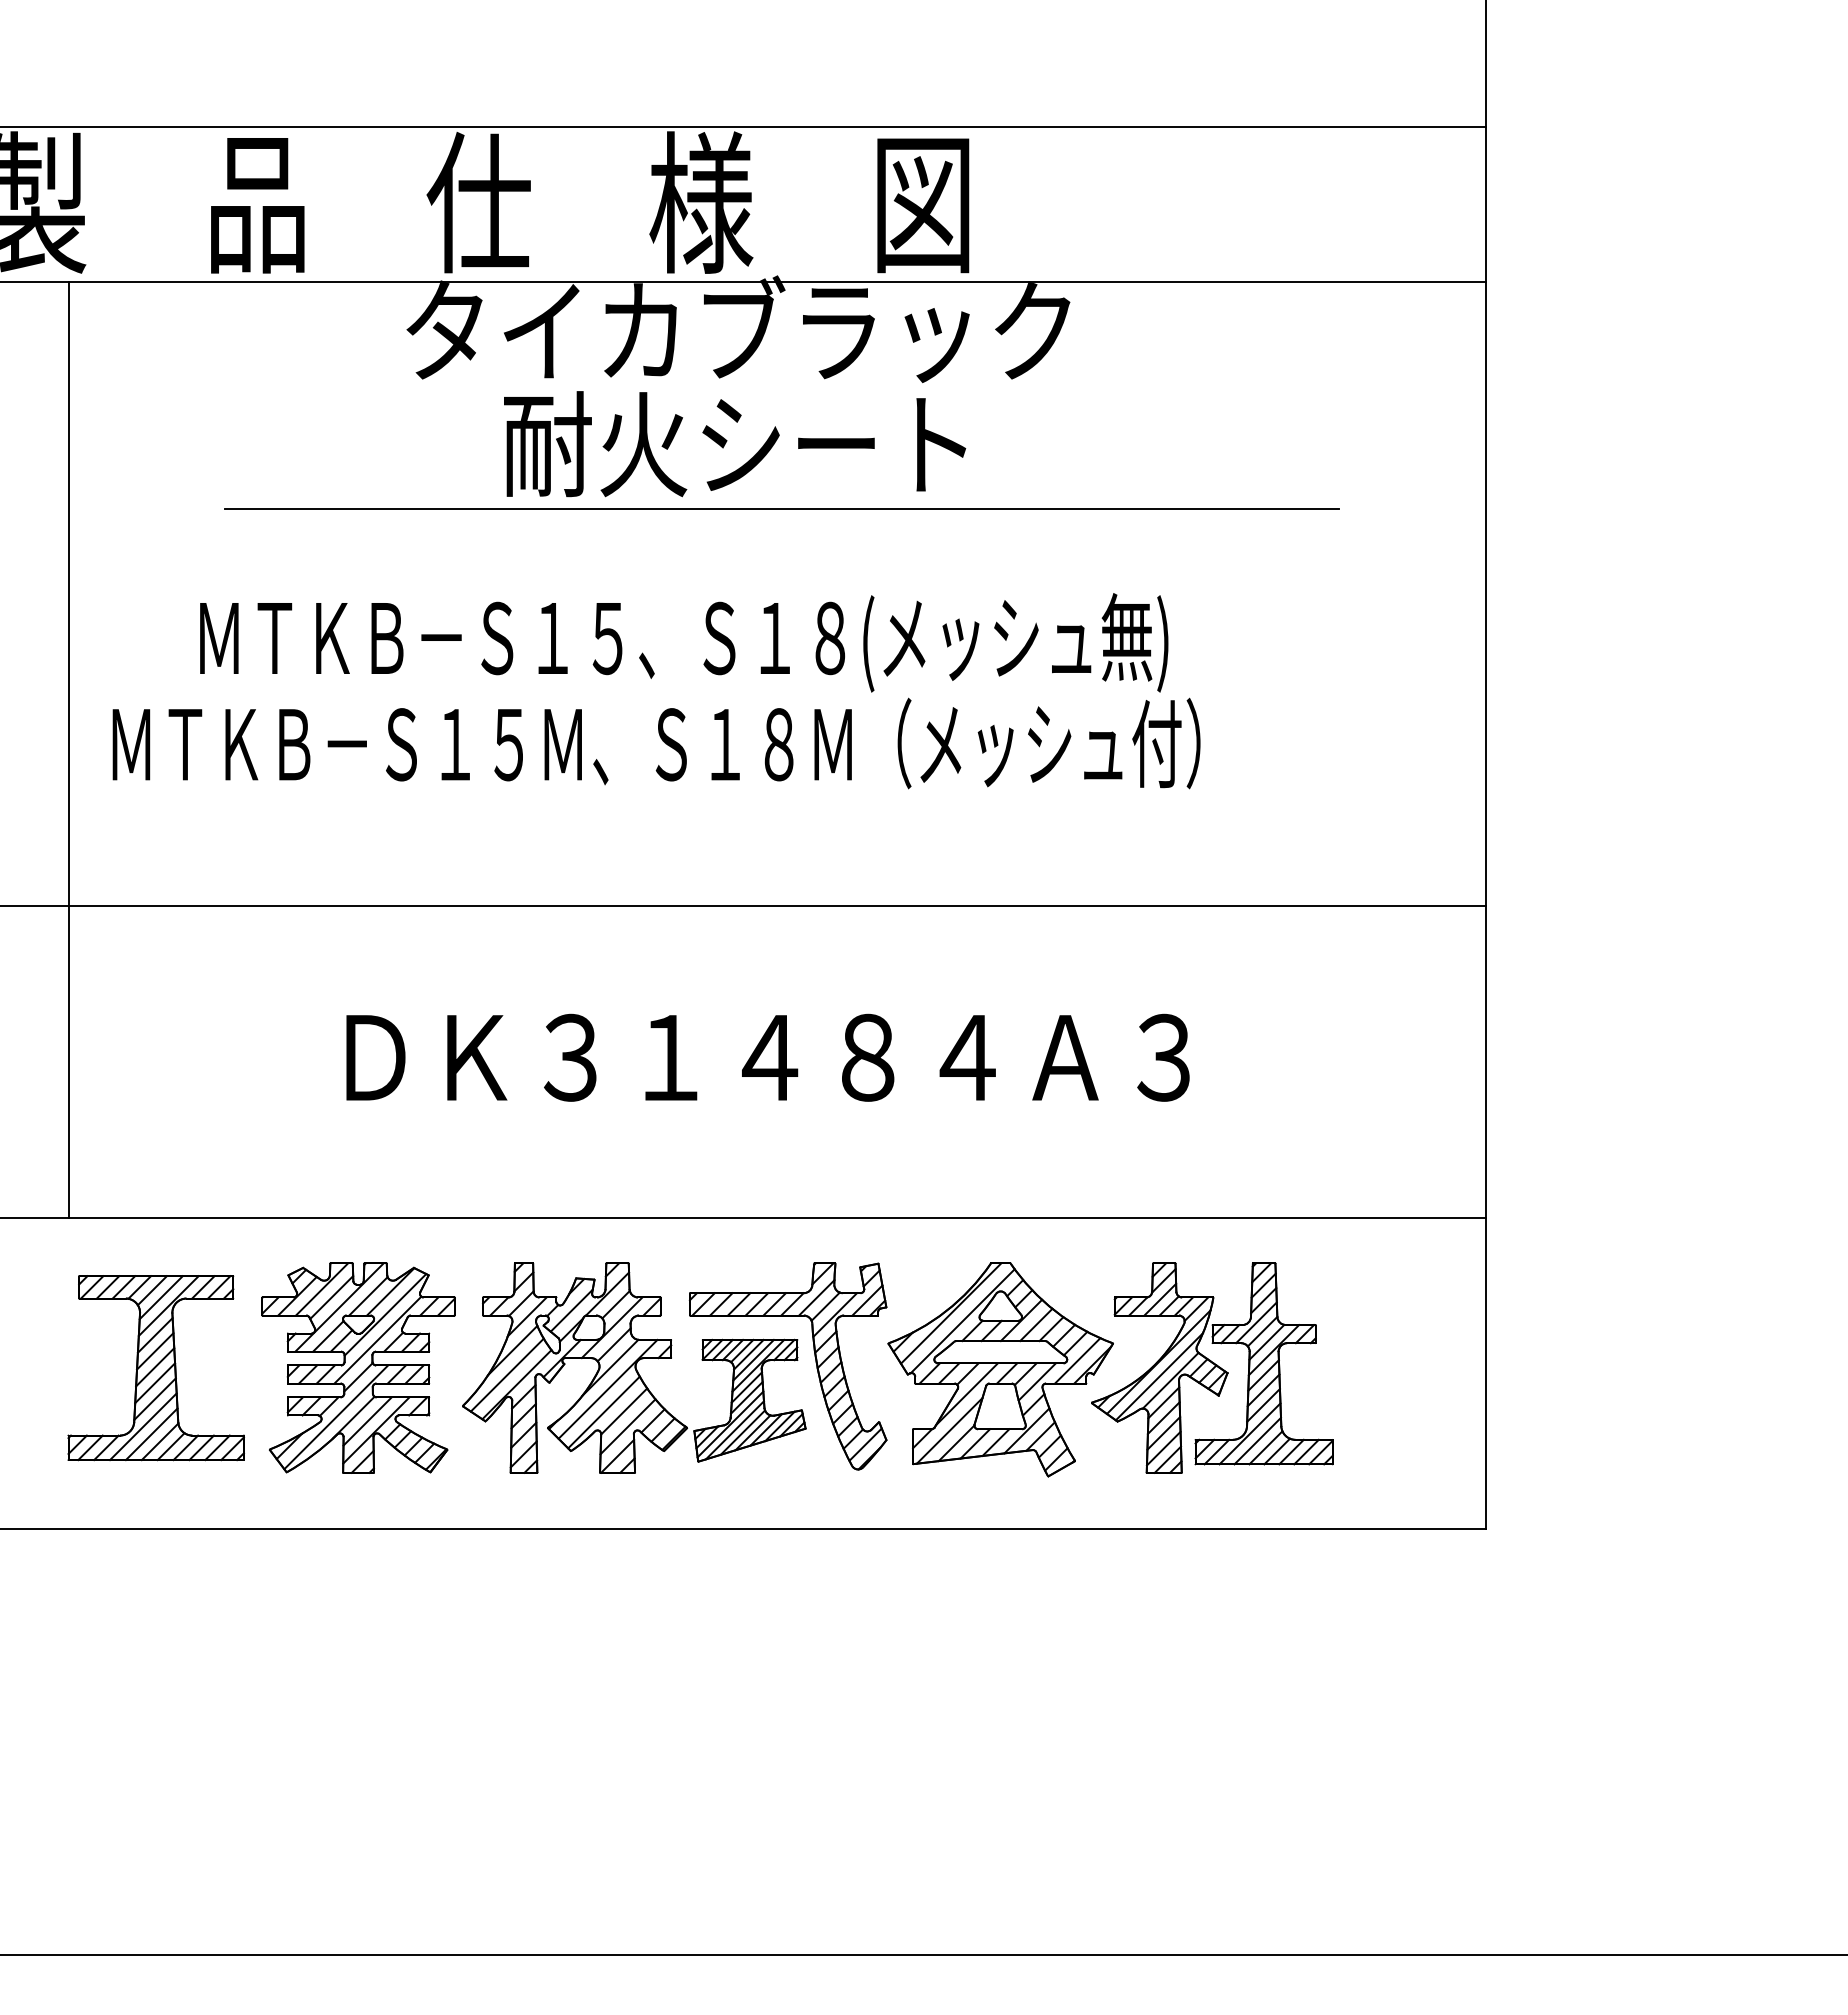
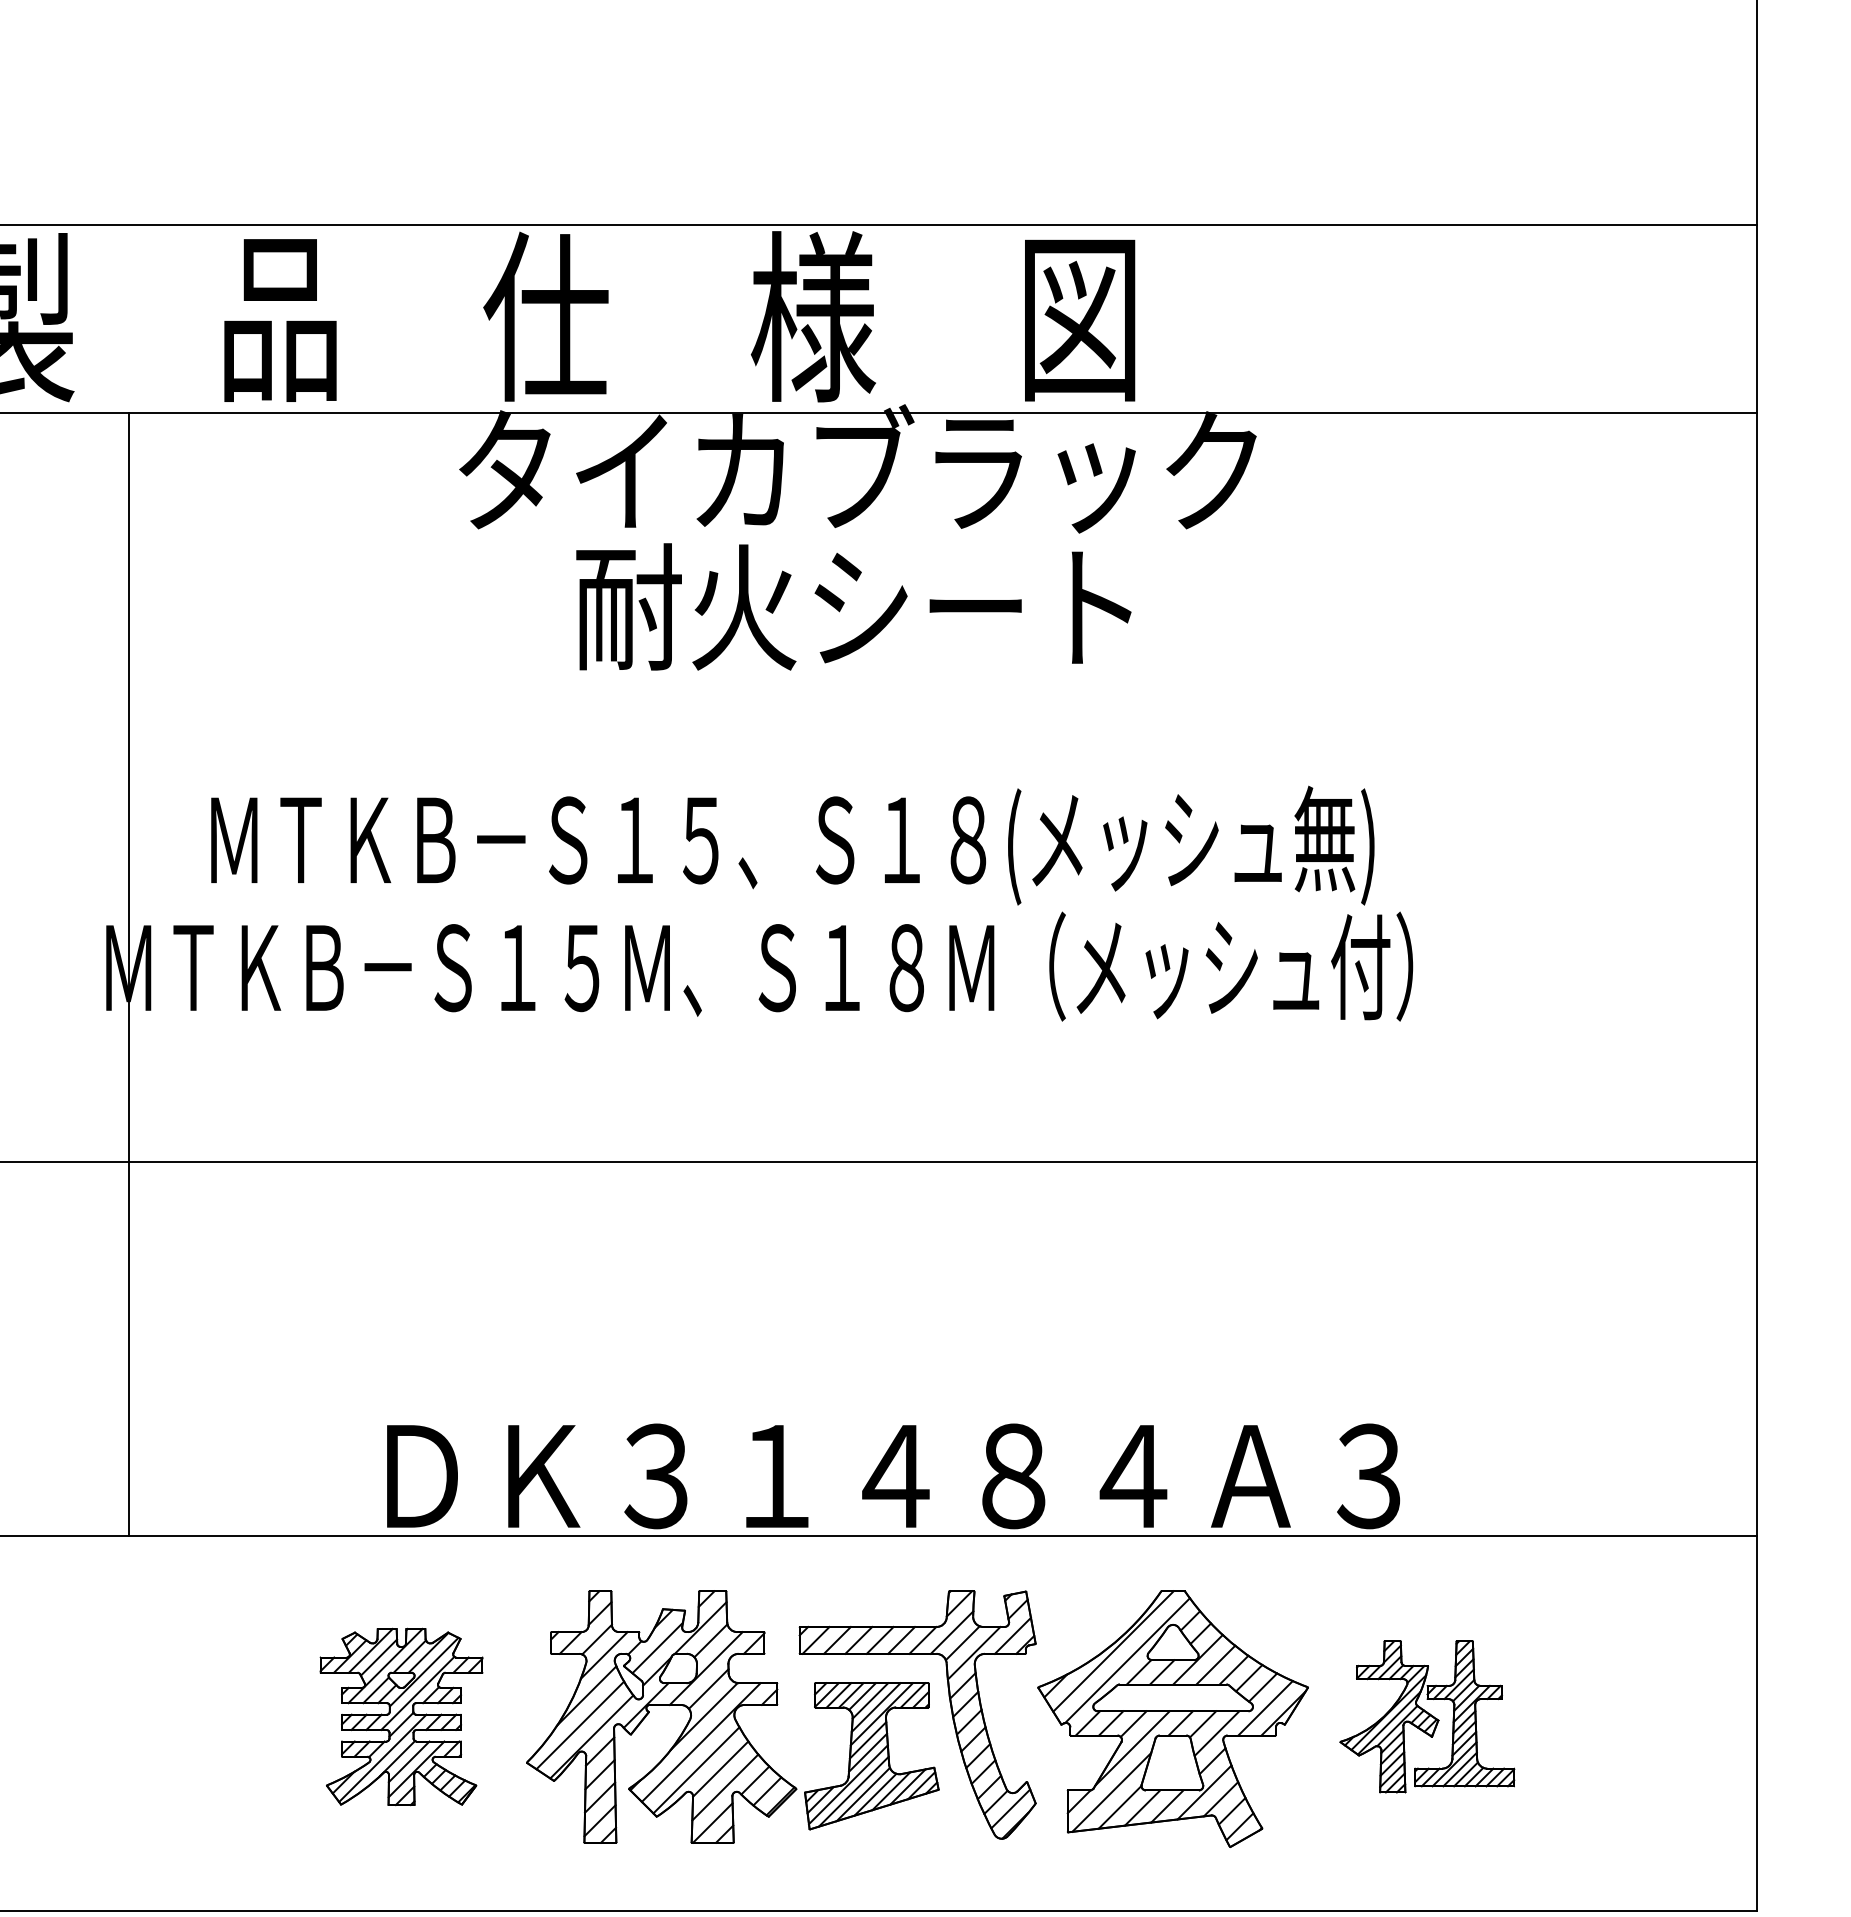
line: (781, 509) -> (909, 685), removed
line: (69, 749) -> (128, 973), moved
text: (767, 1057) -> (892, 1475), moved
part: (358, 1367) -> (401, 1716), size x0.7
part: (1212, 1367) -> (1427, 1716), size x0.6
part: (155, 1368) -> (157, 1717), removed

